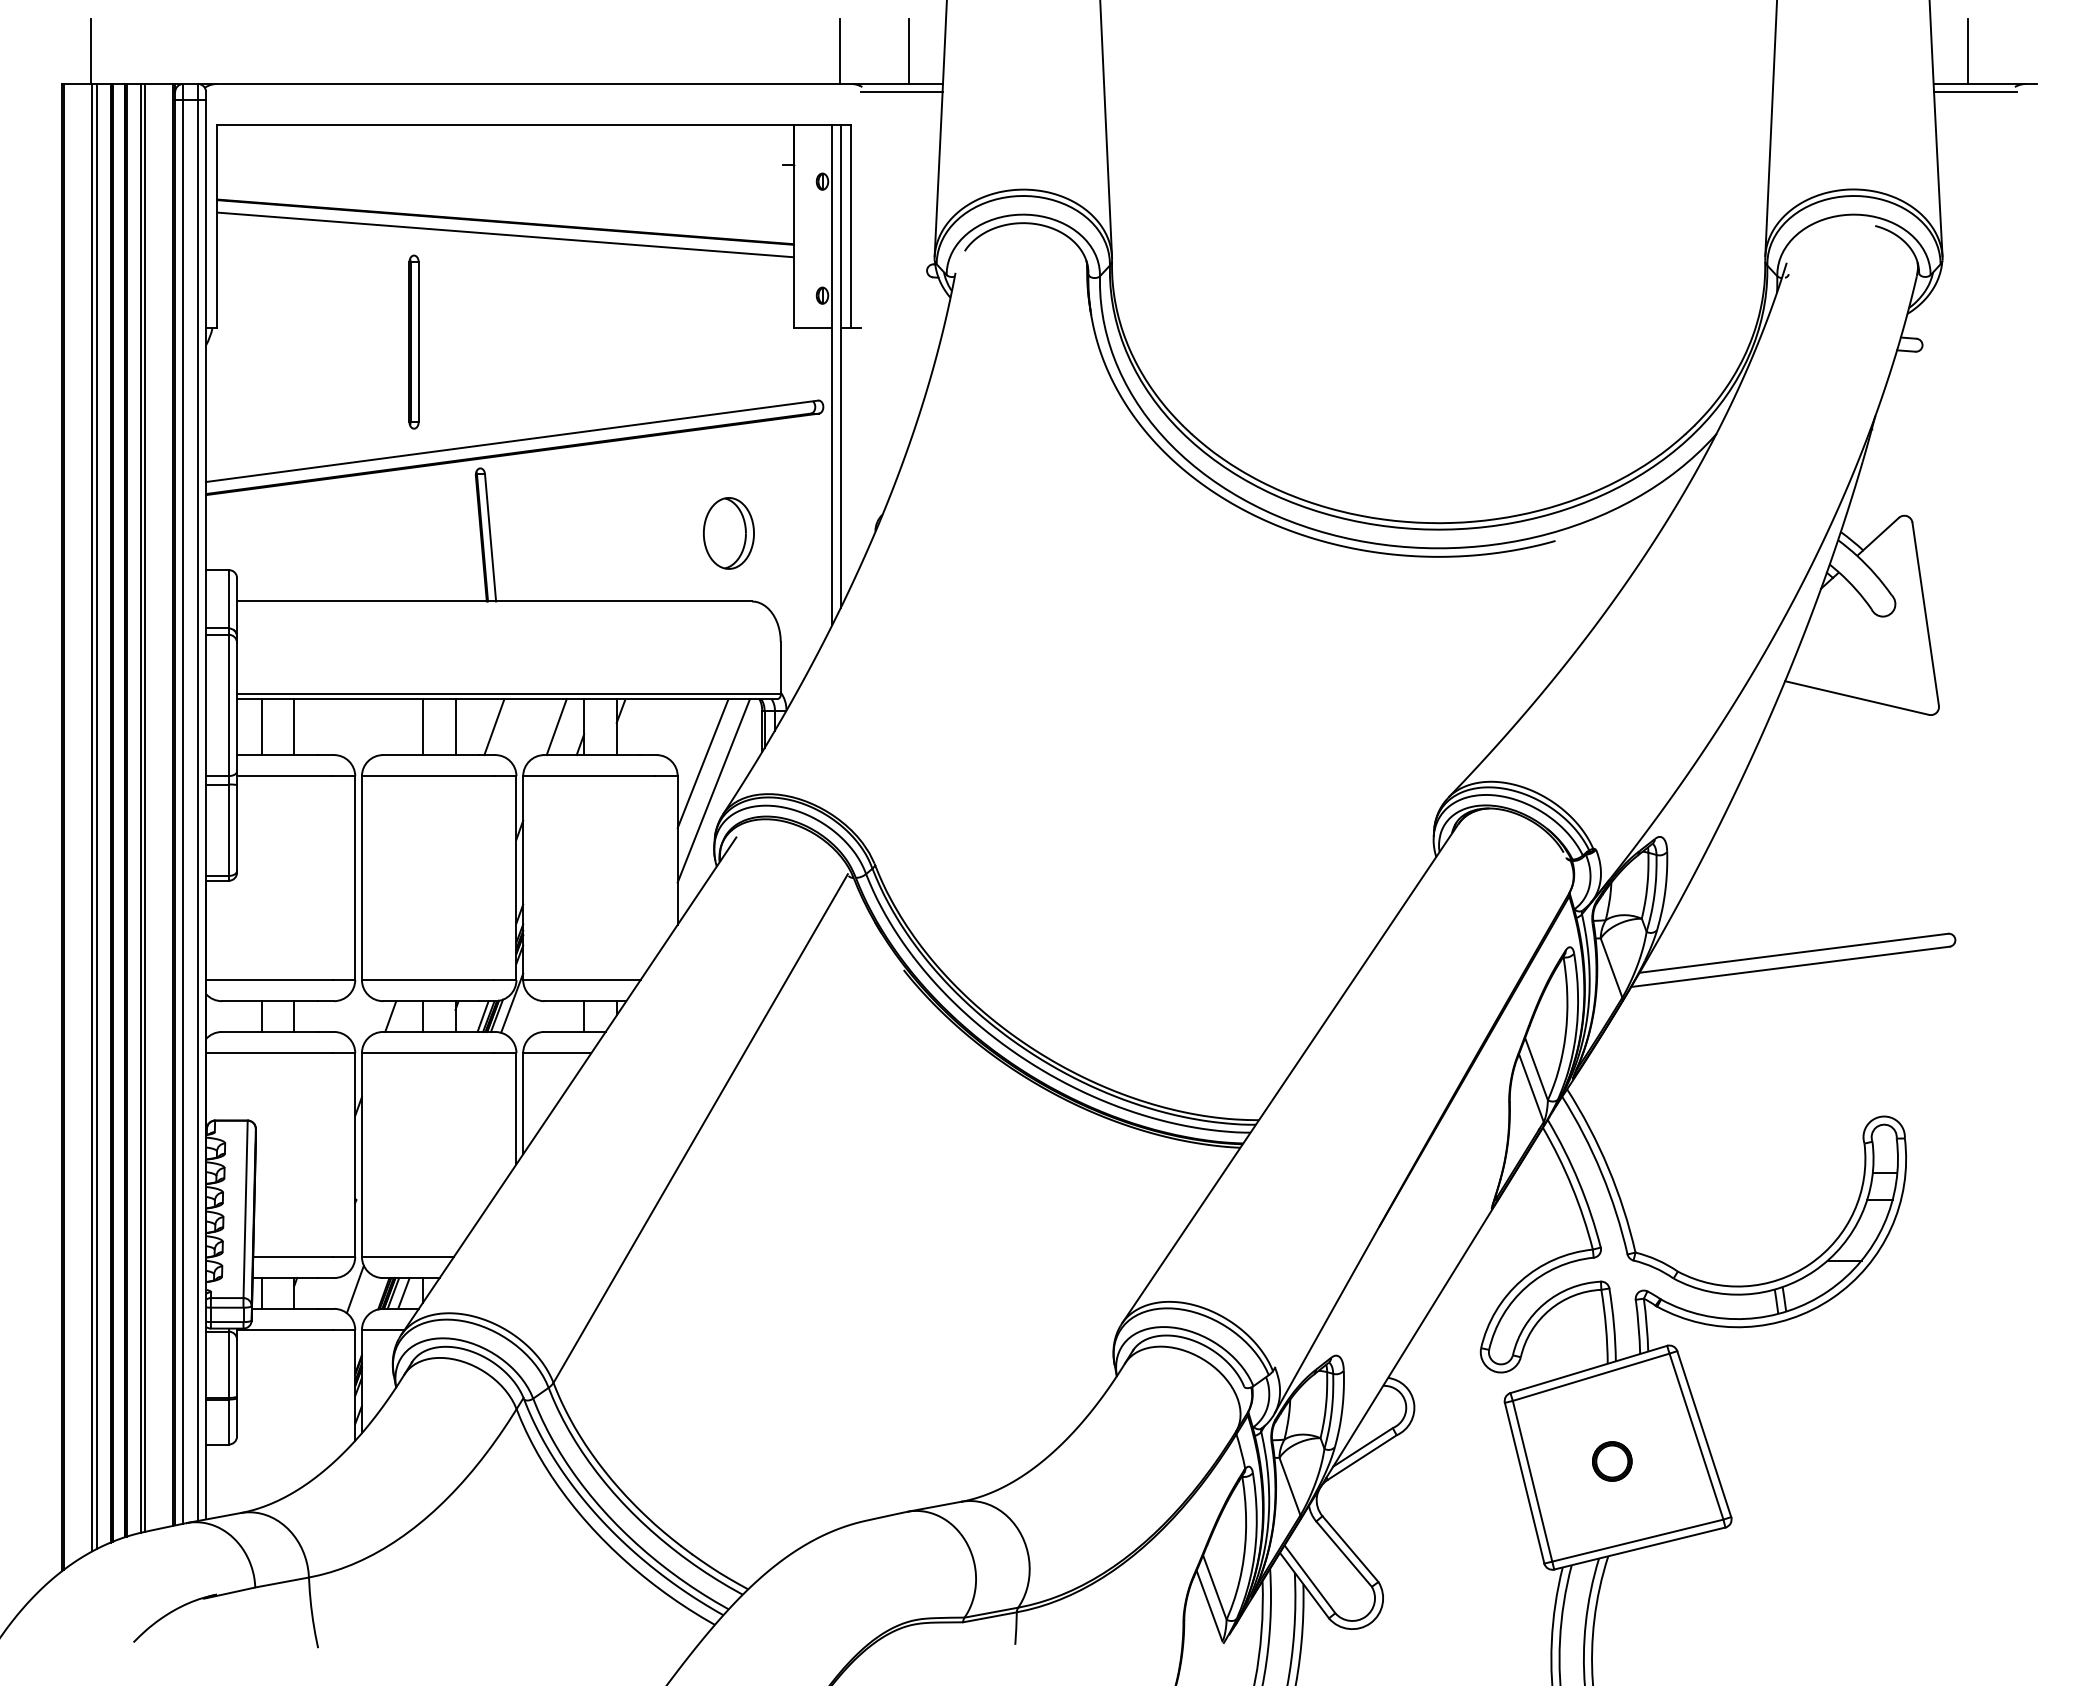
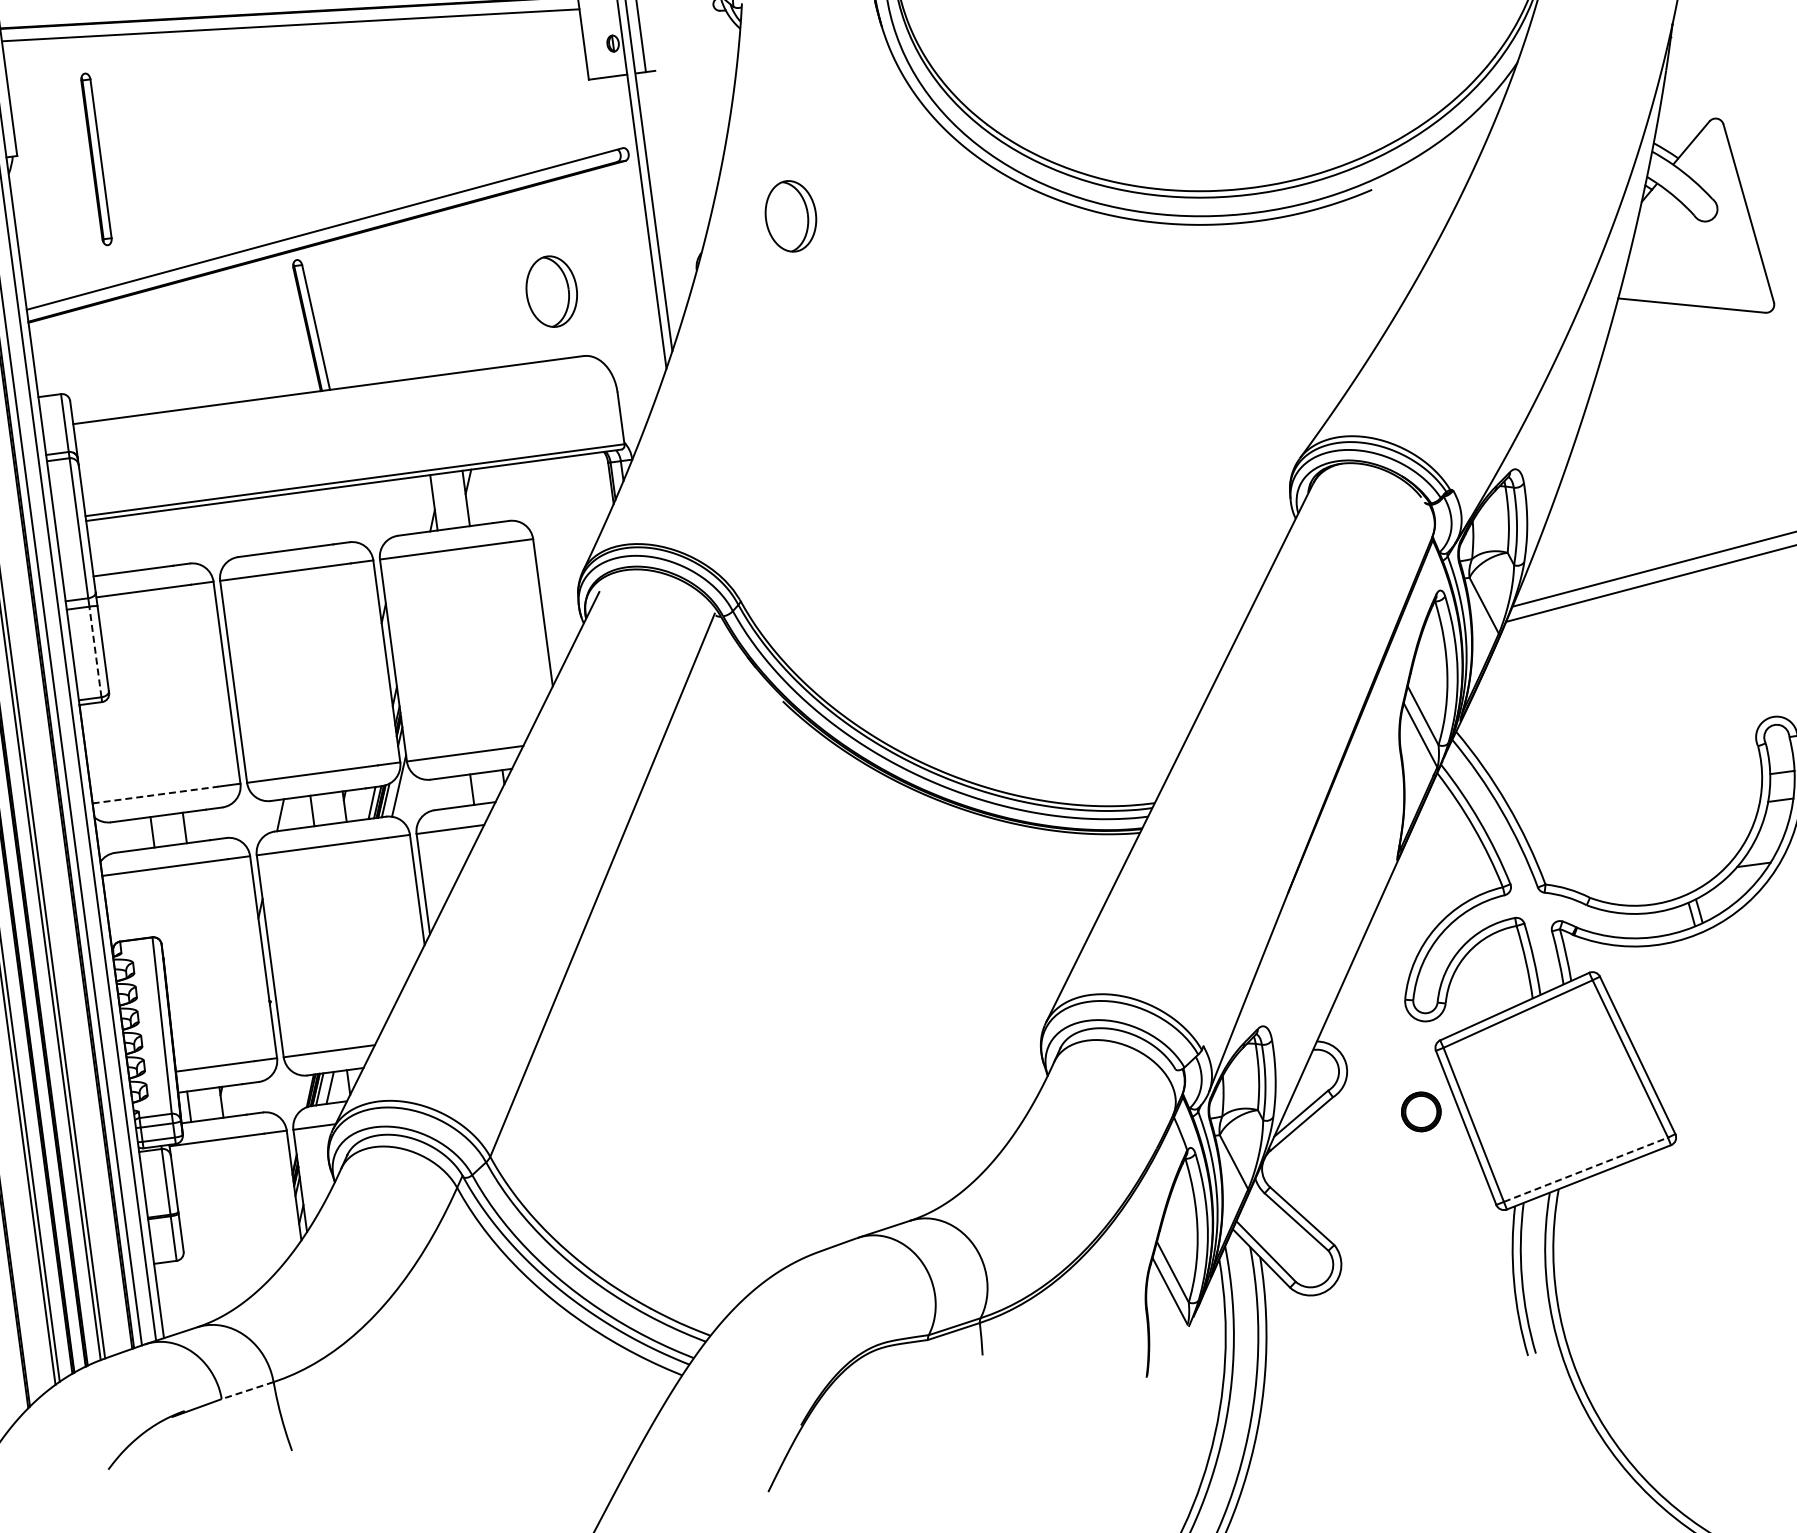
part: (413, 341) -> (95, 158), moved
part: (975, 490) -> (790, 216), added
line: (261, 727) -> (114, 545), removed
line: (294, 727) -> (146, 541), removed
line: (422, 727) -> (273, 524), removed
line: (455, 727) -> (306, 520), removed
line: (494, 727) -> (345, 515), removed
line: (556, 727) -> (406, 506), removed
line: (702, 763) -> (556, 523), removed
line: (713, 790) -> (570, 548), removed
line: (228, 830) -> (95, 652), solid -> dashed
line: (269, 980) -> (155, 795), solid -> dashed
line: (354, 1289) -> (280, 1090), removed
part: (1612, 1461) -> (1421, 1111), moved
line: (1638, 1540) -> (1586, 1169), solid -> dashed
line: (281, 1582) -> (247, 1390), solid -> dashed

